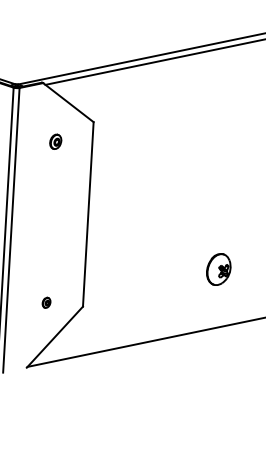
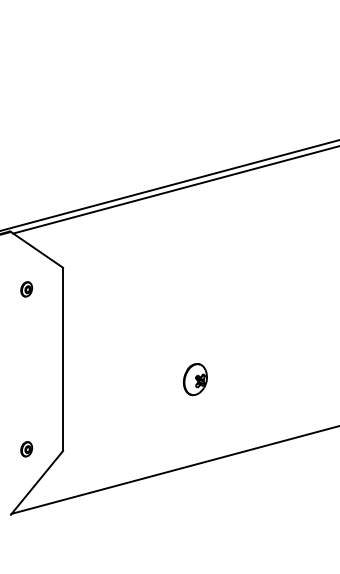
part: (217, 269) -> (194, 379), moved
part: (46, 302) -> (26, 449), size x1.43

